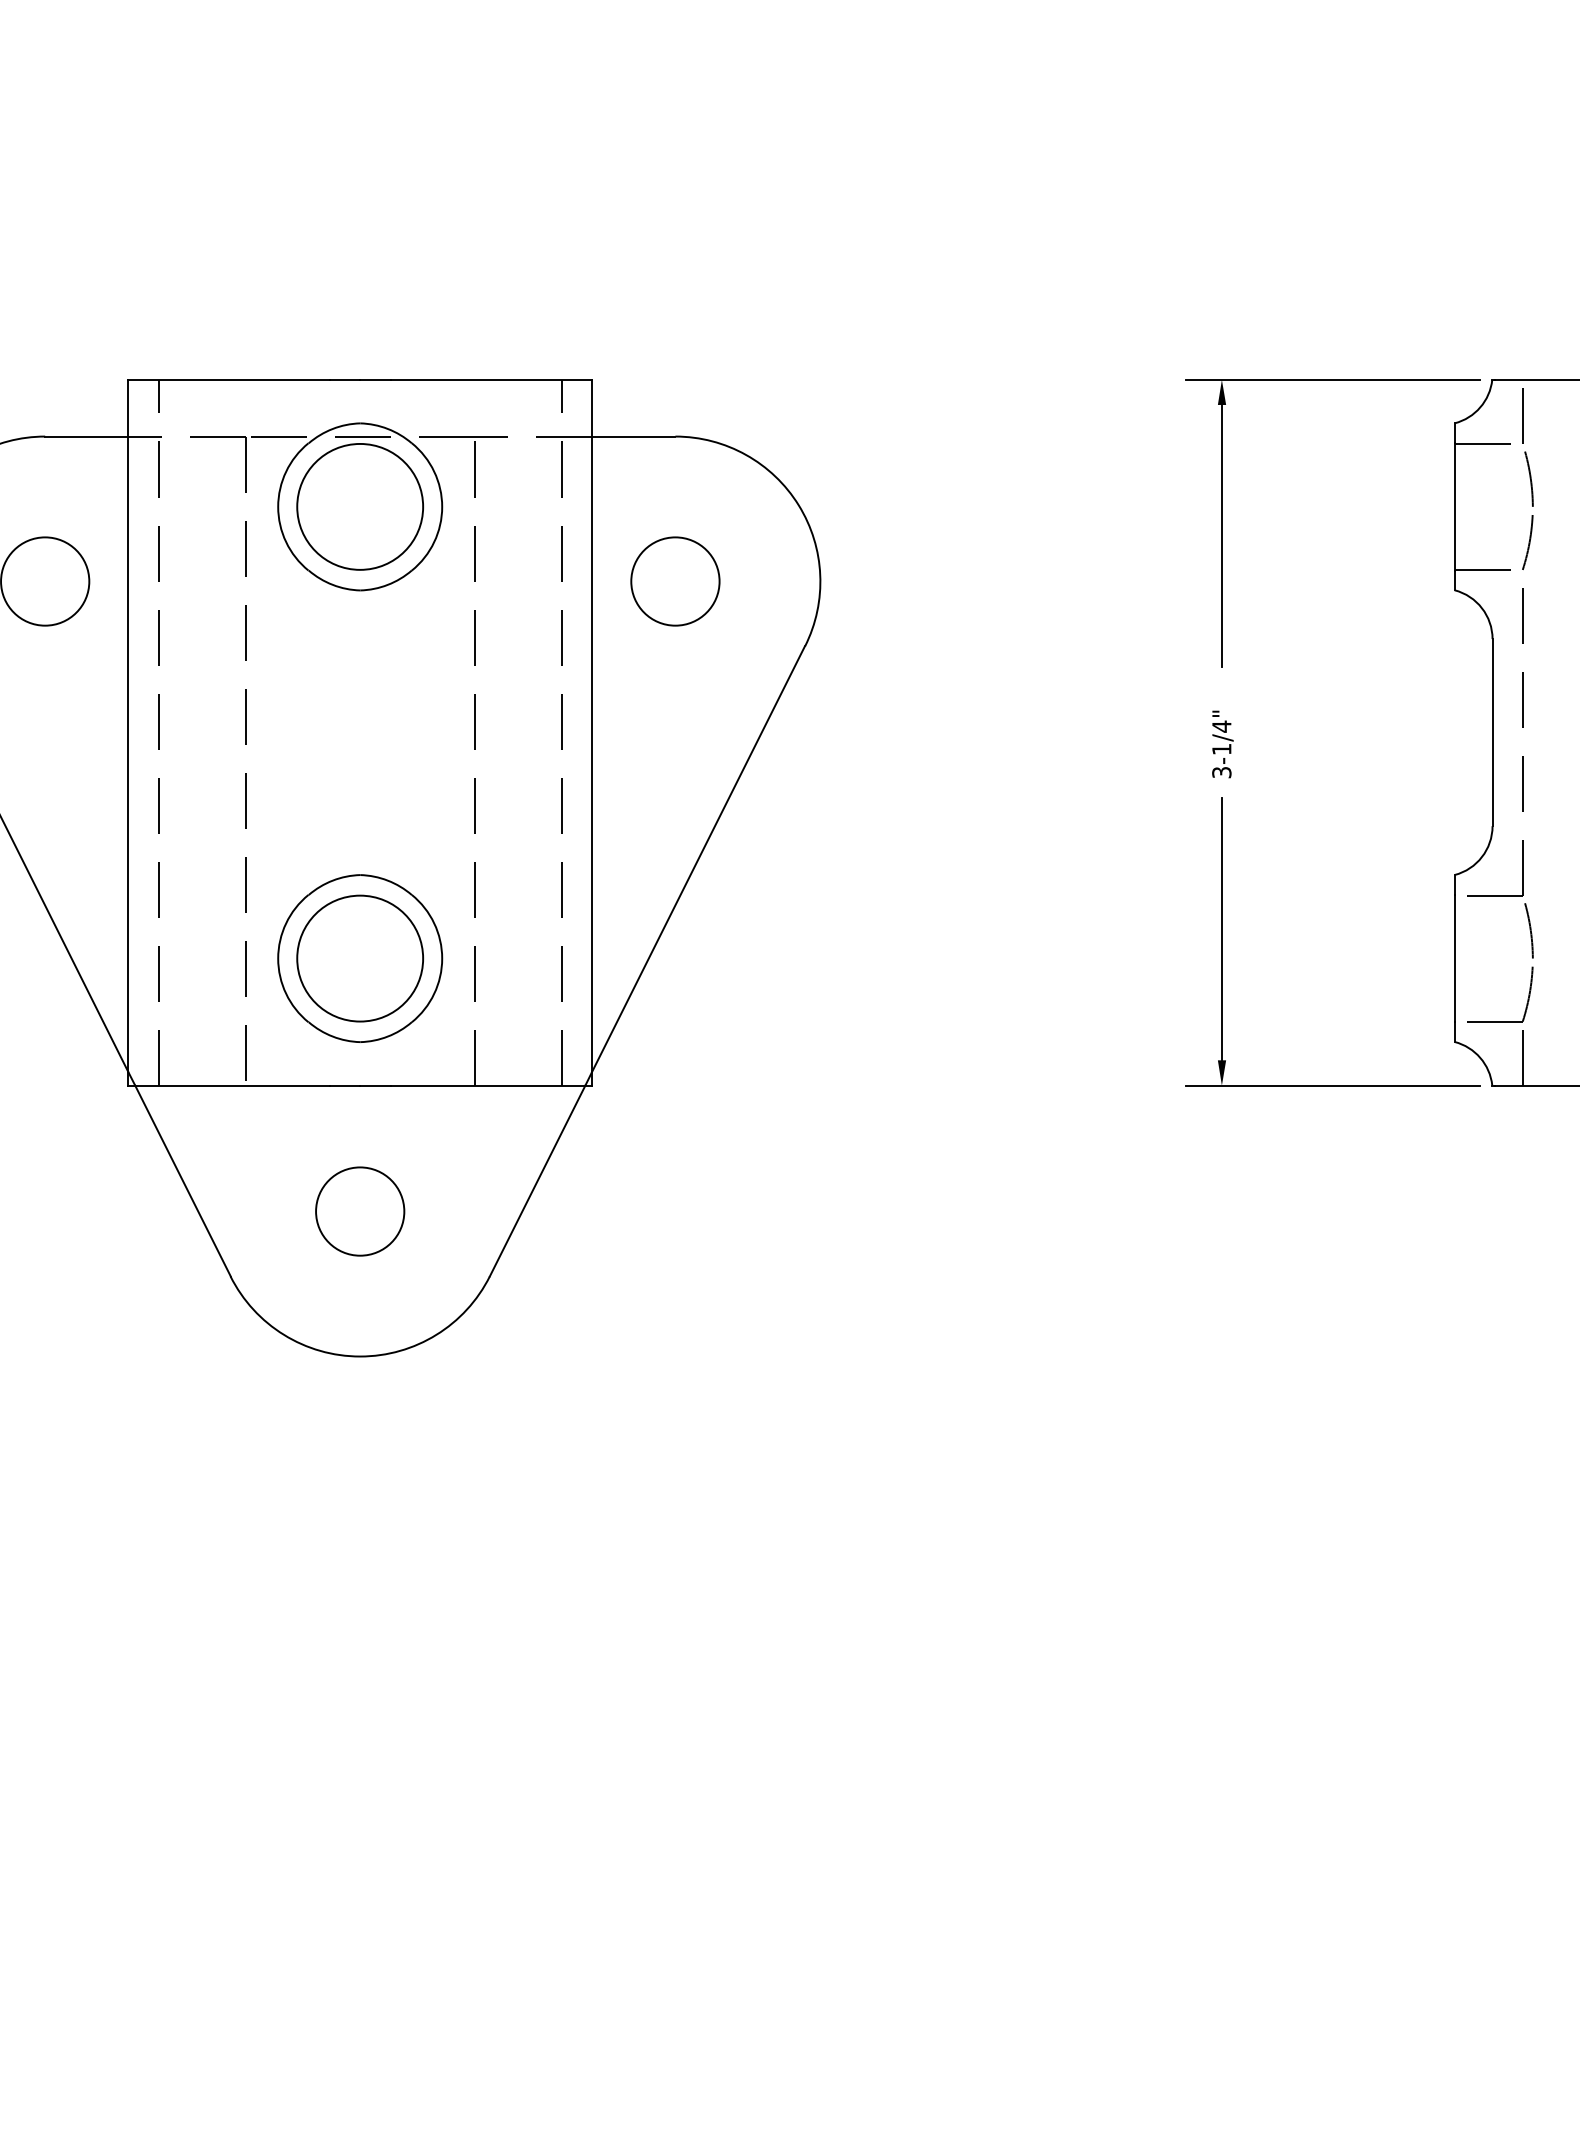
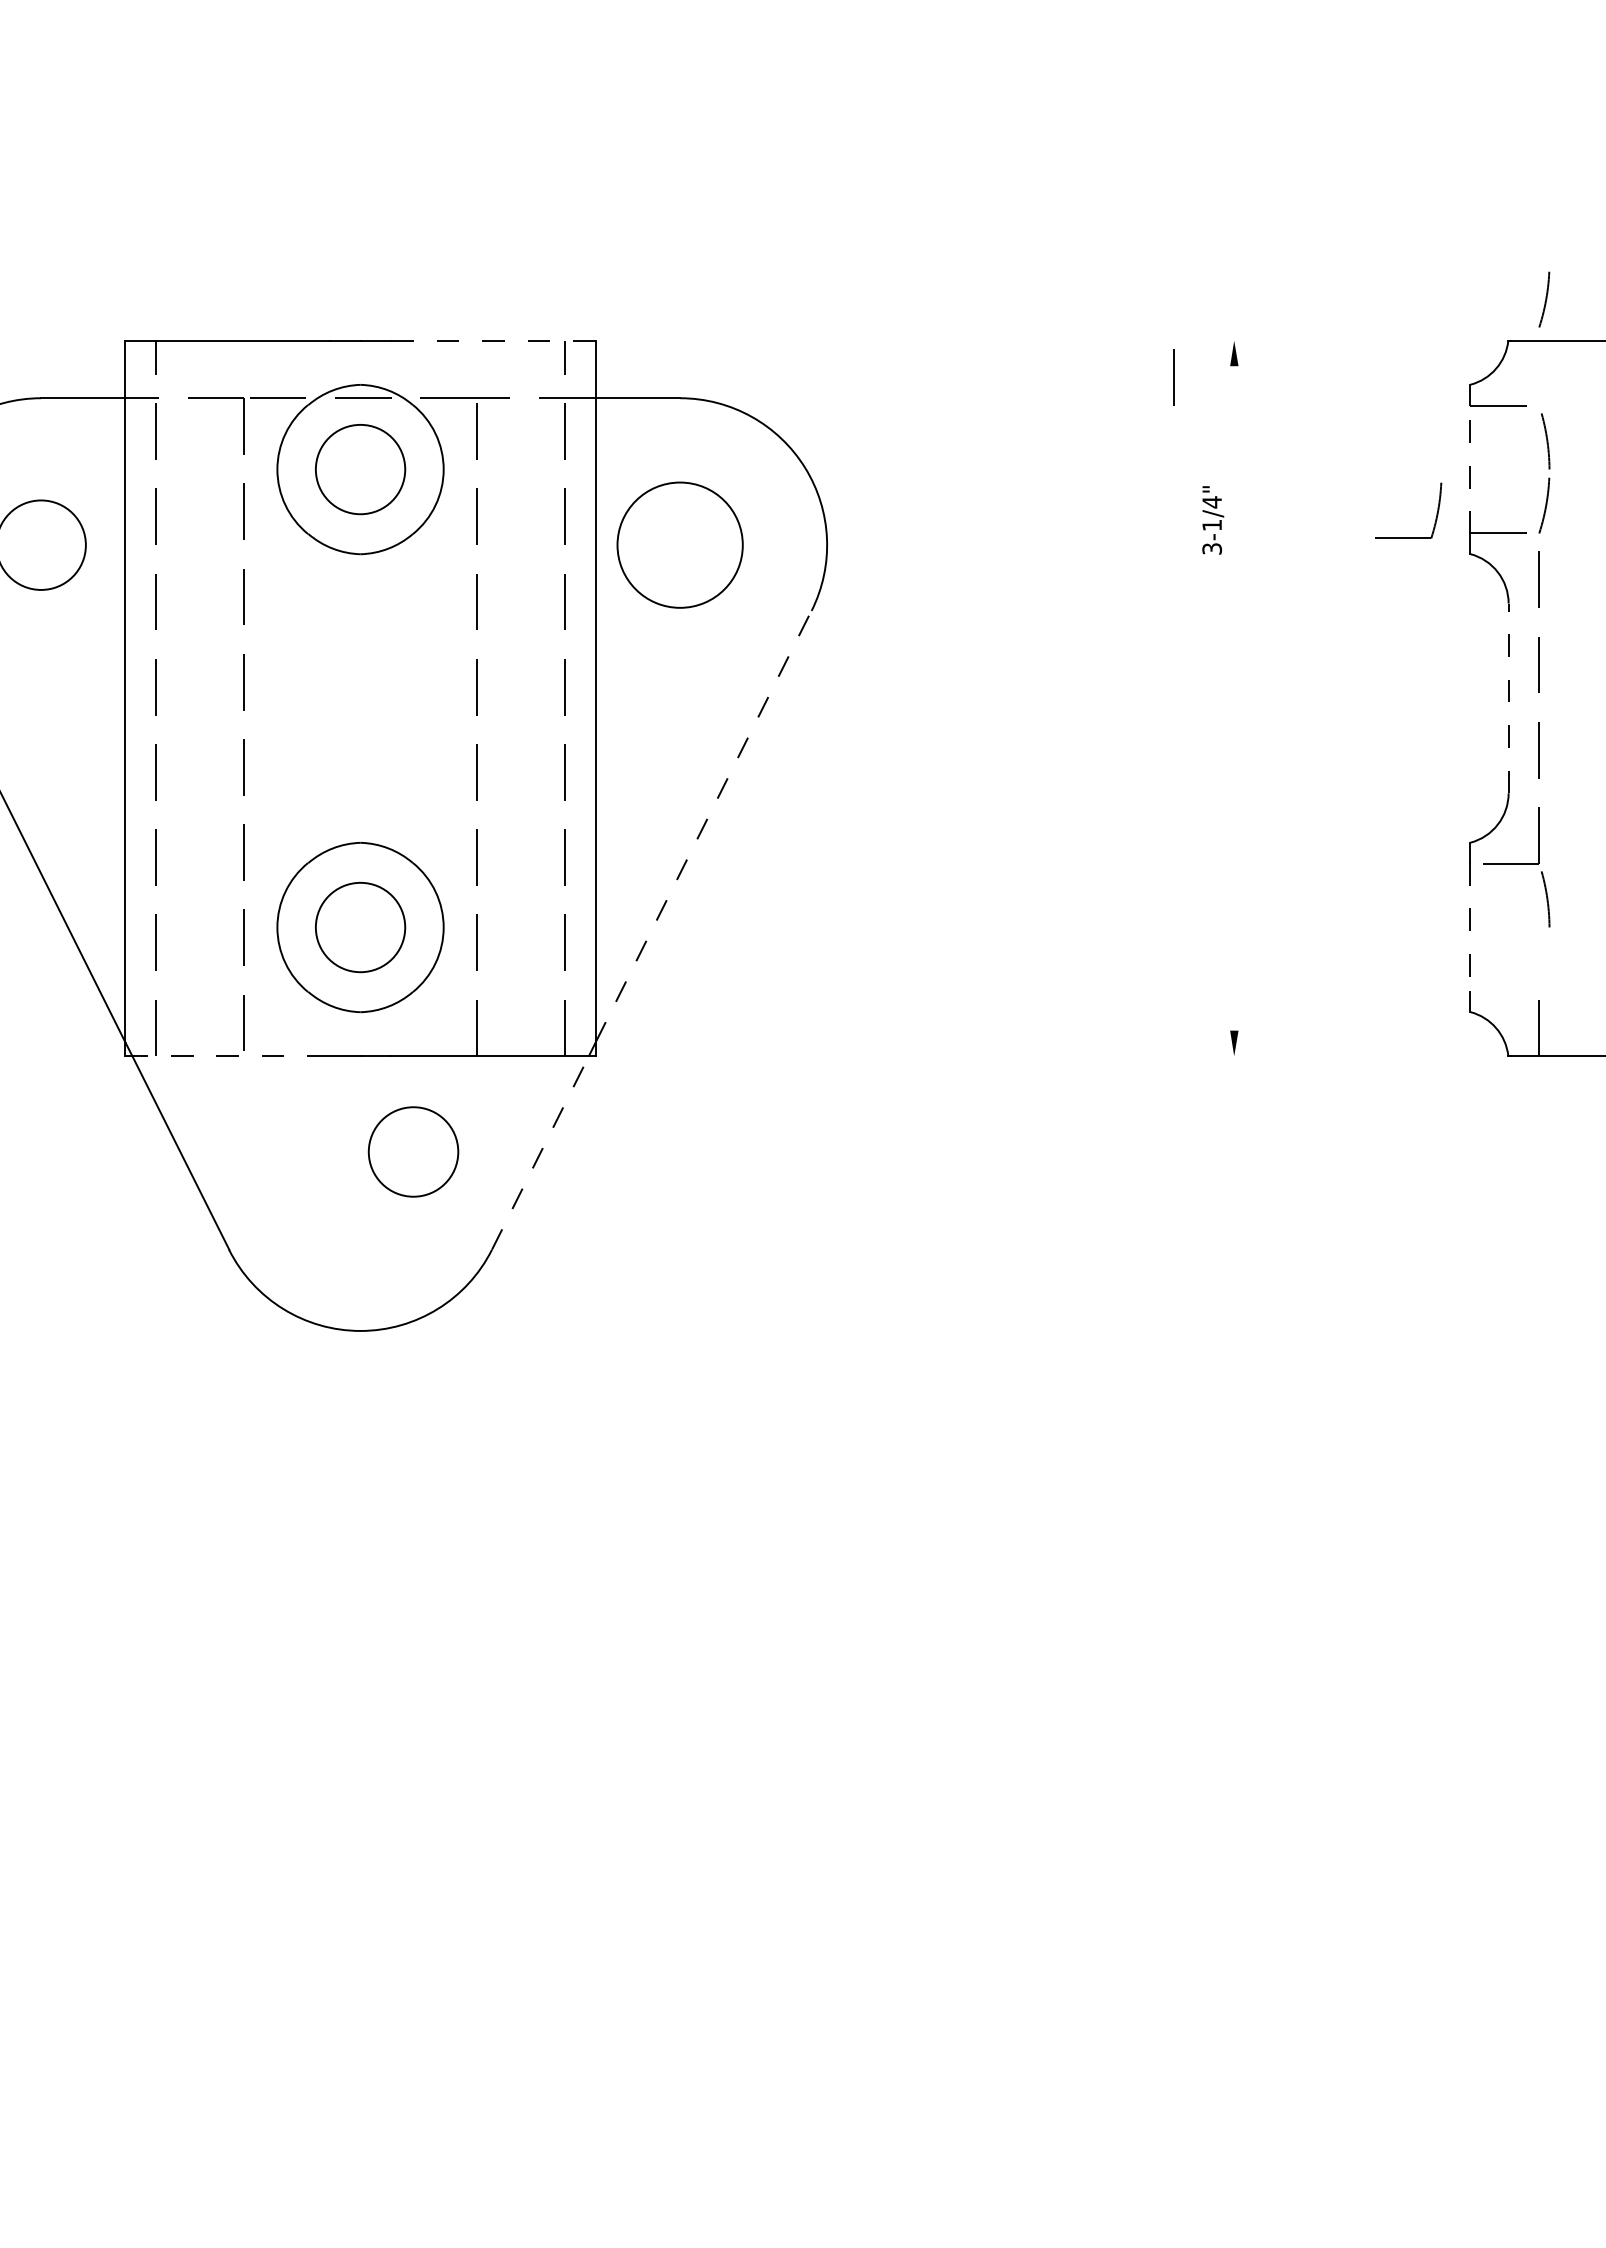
arc: (1528, 339) -> (1545, 299), added
line: (491, 379) -> (493, 340), solid -> dashed
line: (1332, 379) -> (1346, 340), removed
line: (1522, 416) -> (1173, 377), moved
circle: (360, 506) -> (360, 469), size x0.7
line: (1454, 506) -> (1470, 469), solid -> dashed
line: (1222, 536) -> (1234, 499), removed
circle: (674, 580) -> (679, 544), size x1.4
line: (1492, 732) -> (1508, 698), solid -> dashed
text: (1223, 744) -> (1213, 520), moved
line: (698, 858) -> (703, 826), solid -> dashed
line: (1222, 928) -> (1234, 897), removed
circle: (360, 958) -> (360, 927), size x0.7
line: (1454, 958) -> (1470, 927), solid -> dashed
part: (1500, 1020) -> (1408, 537), moved
line: (228, 1085) -> (227, 1056), solid -> dashed
line: (1332, 1085) -> (1346, 1056), removed
line: (537, 1180) -> (540, 1152), solid -> dashed
circle: (360, 1211) -> (413, 1151), moved

